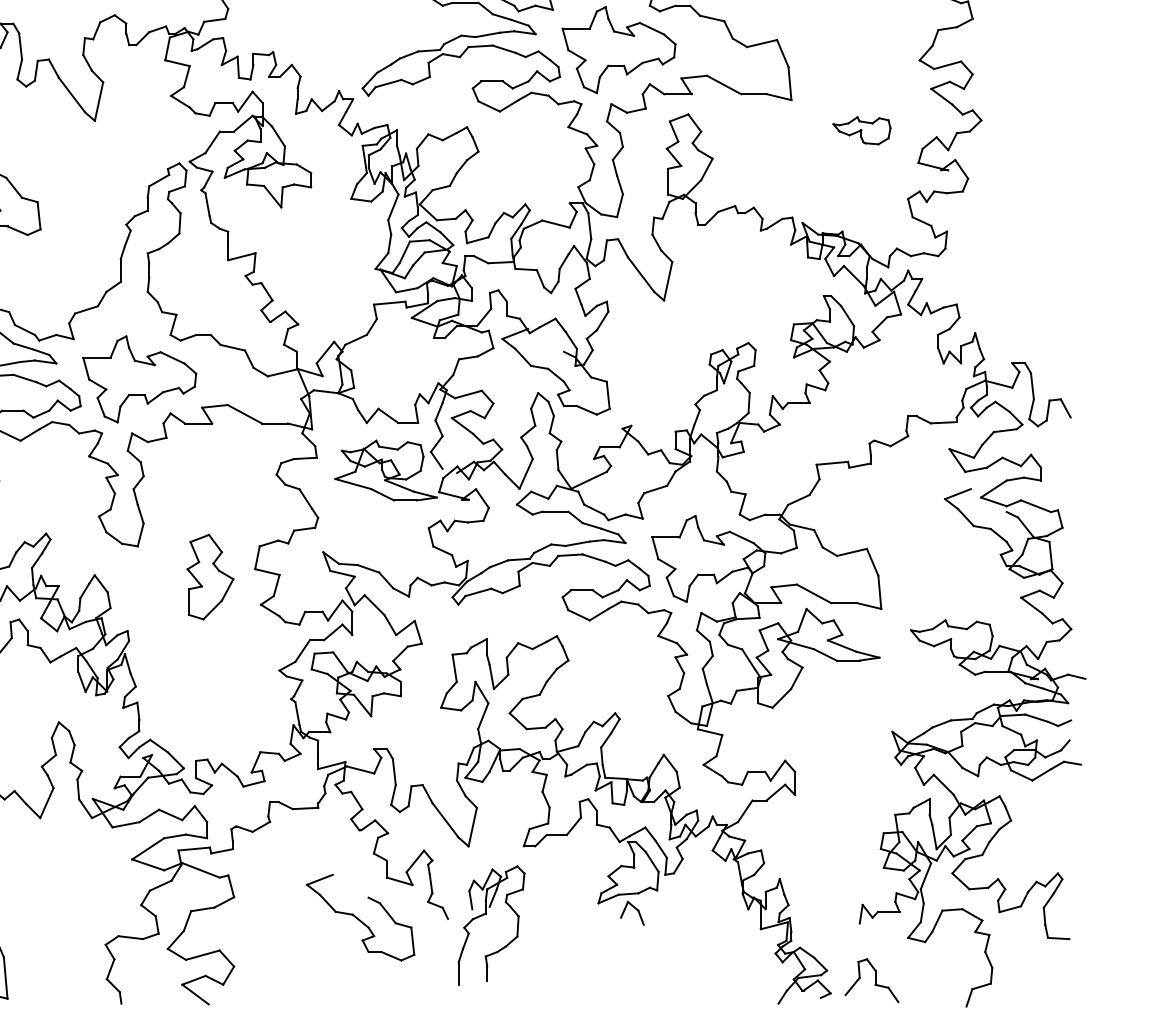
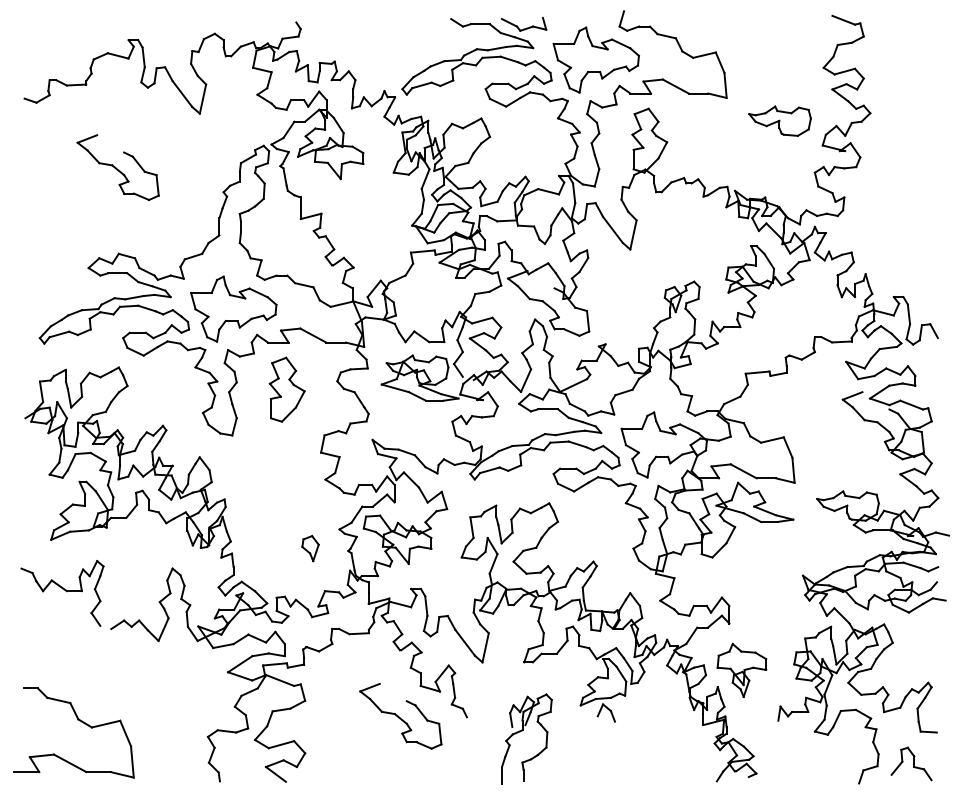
part: (861, 129) -> (779, 120), size x1.43
part: (209, 576) -> (286, 389), moved
part: (241, 695) -> (310, 548), added
part: (811, 855) -> (741, 669), added
part: (485, 915) -> (522, 731), moved
part: (871, 980) -> (911, 763), moved

